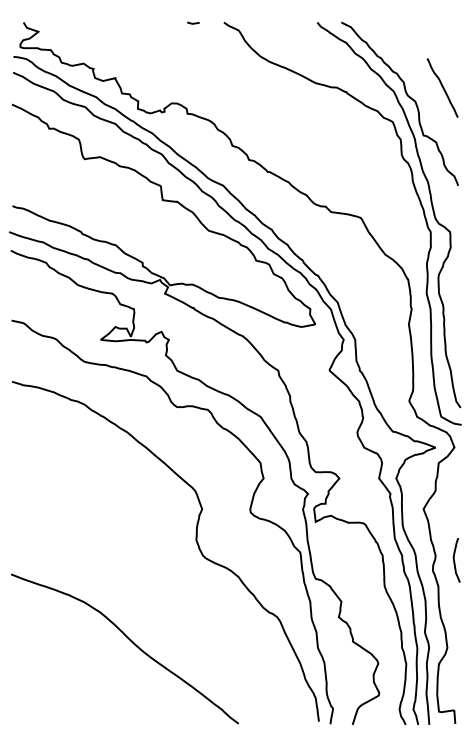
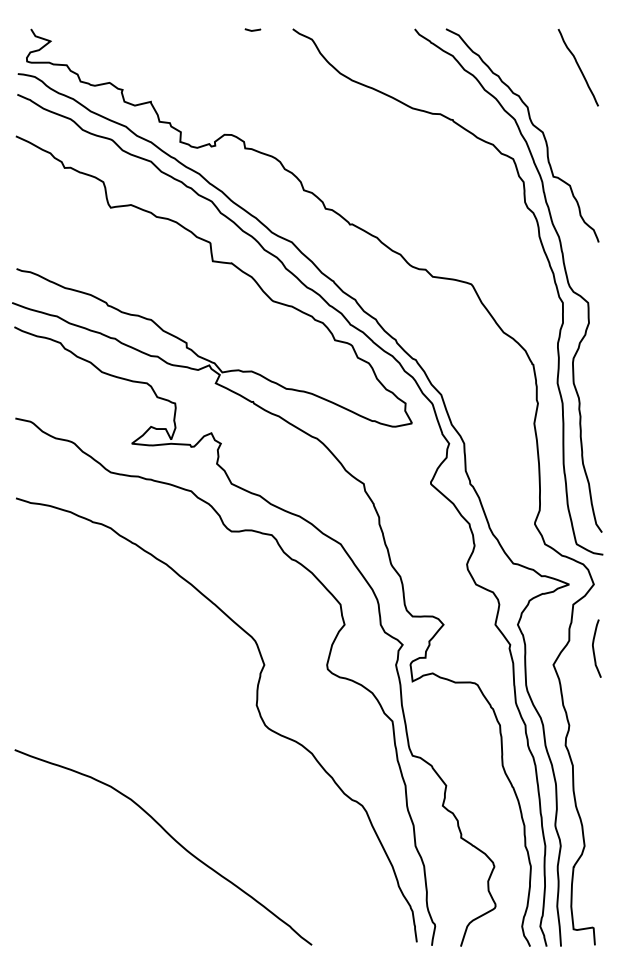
curve: (441, 87) -> (577, 66), moved
curve: (454, 560) -> (594, 648), moved

